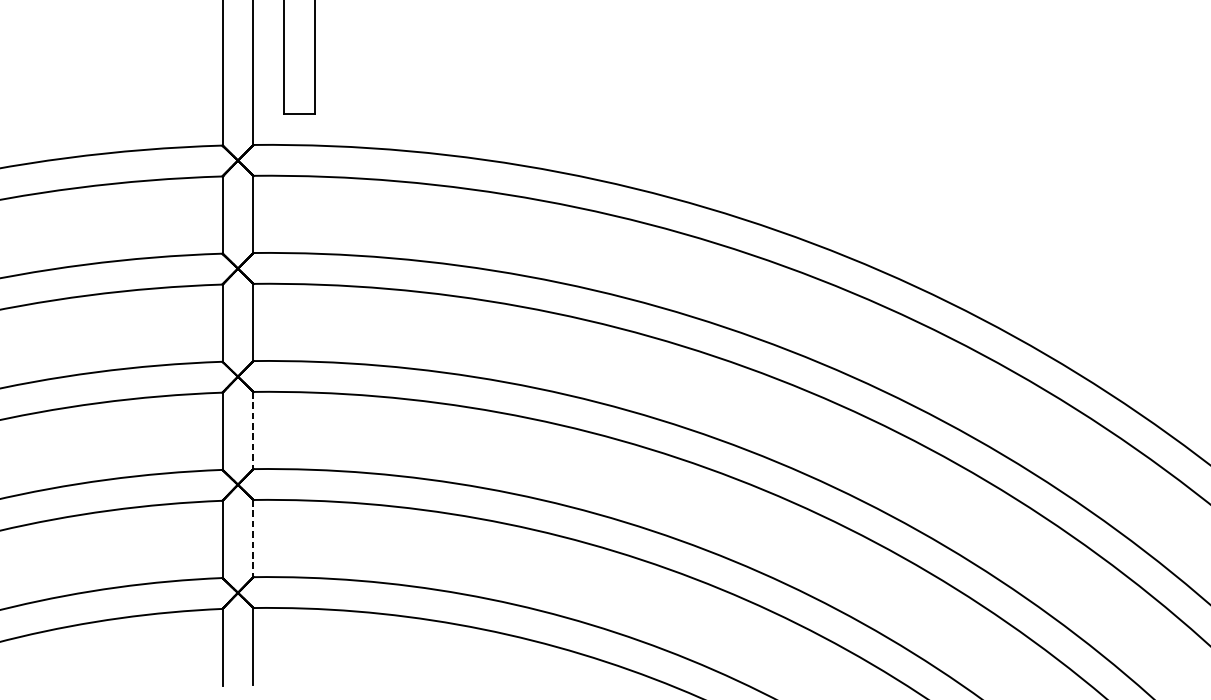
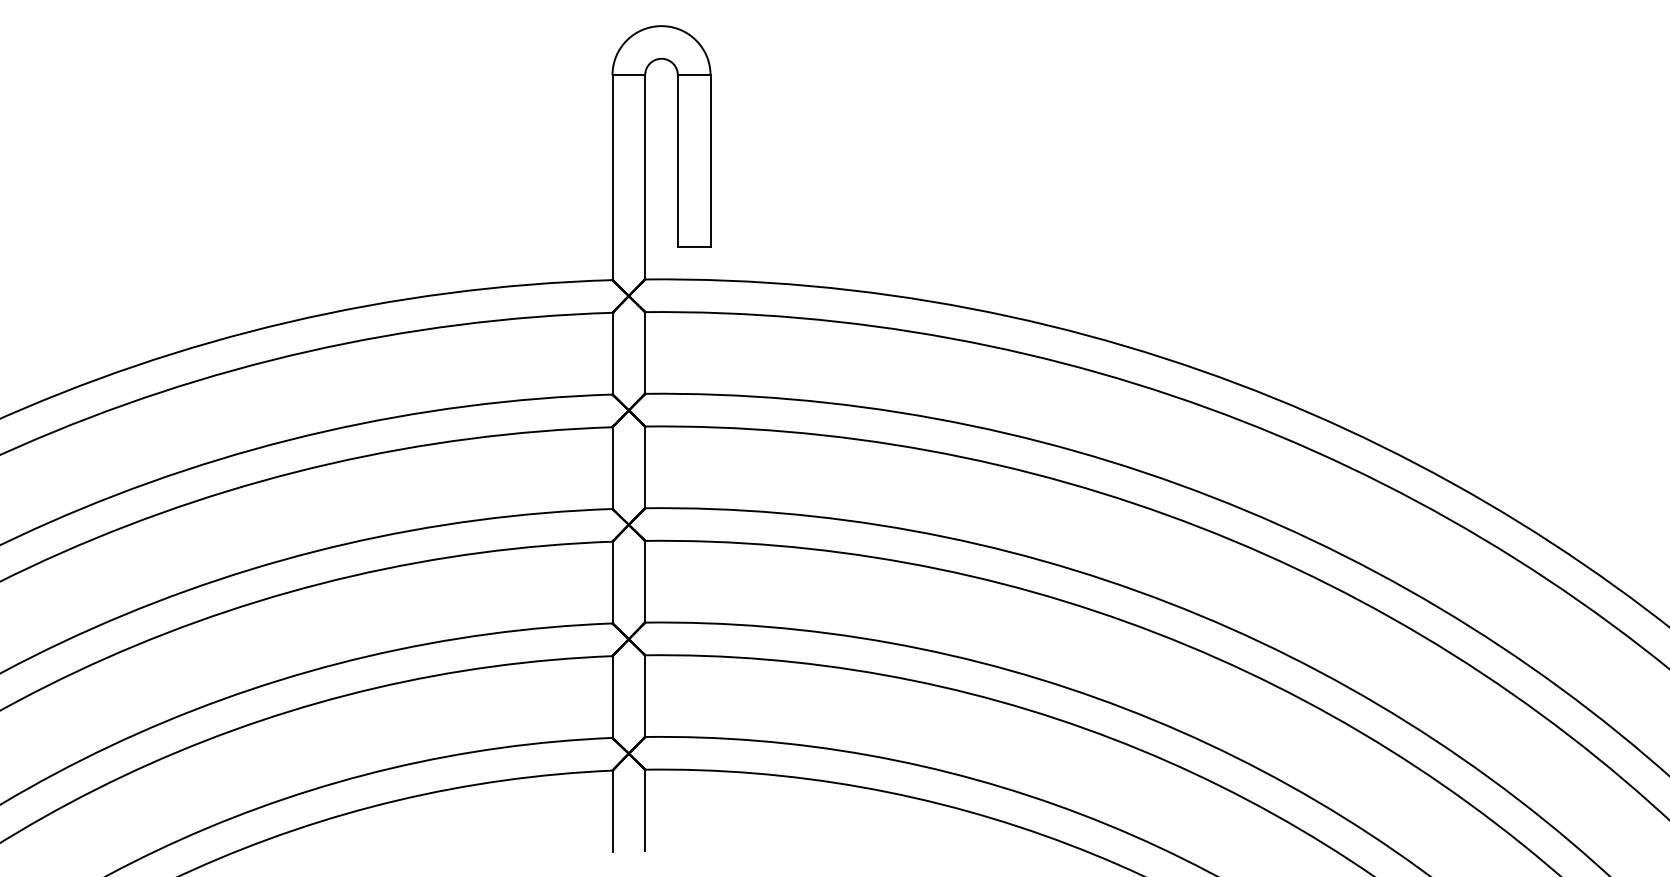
line: (253, 430) -> (645, 581), dashed -> solid
line: (253, 538) -> (645, 696), dashed -> solid

